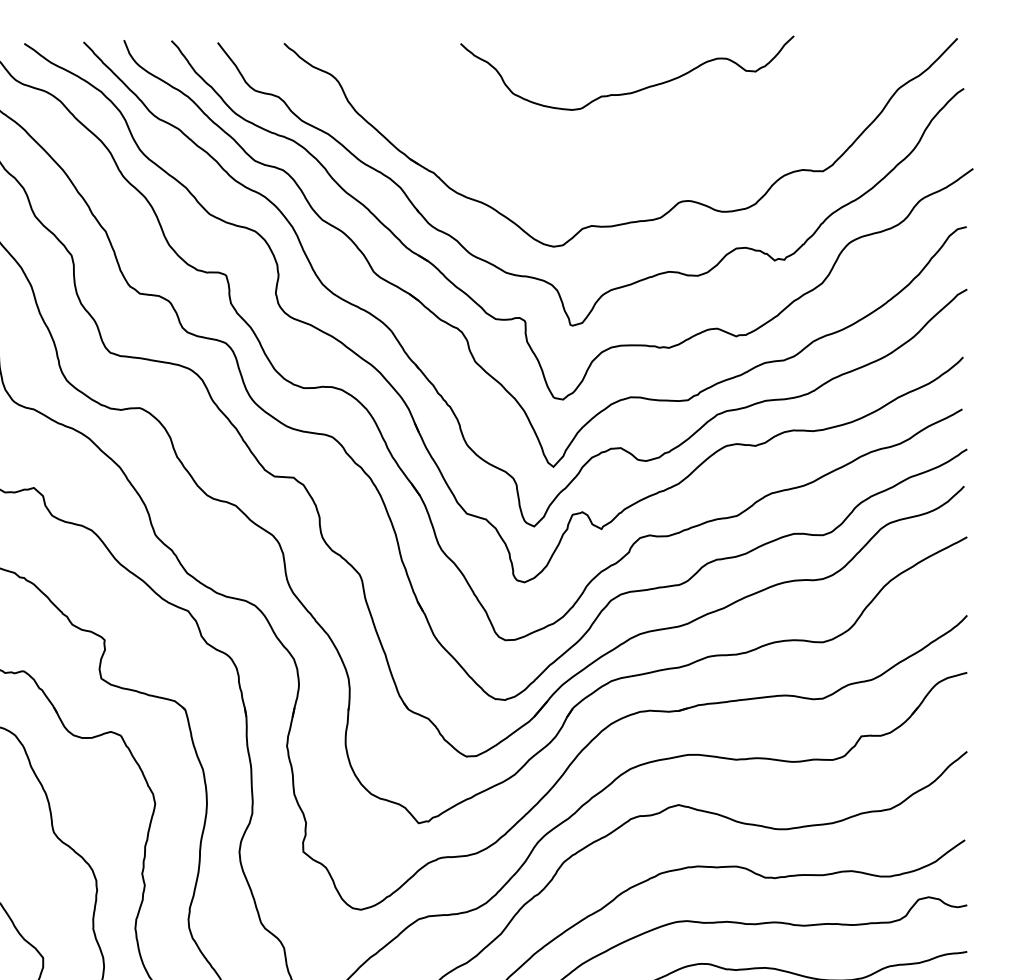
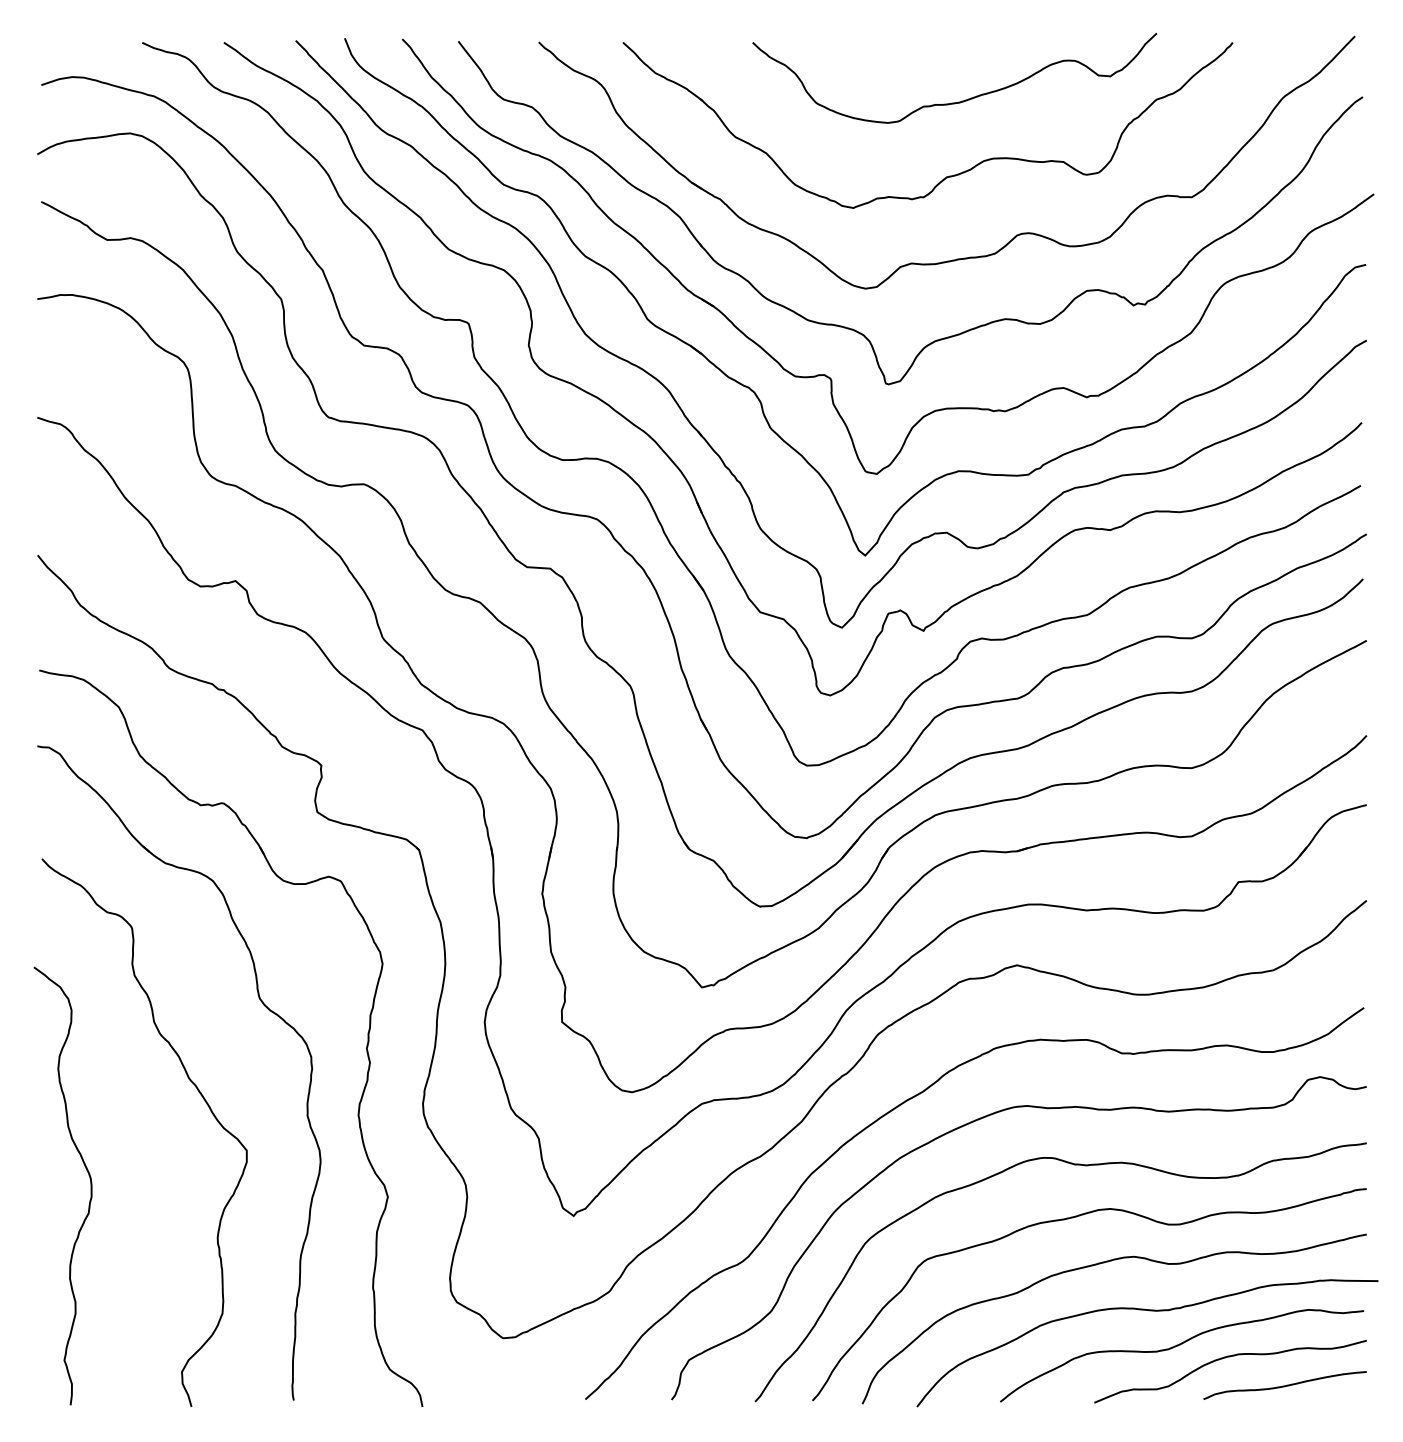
part: (620, 154) -> (946, 176), added

